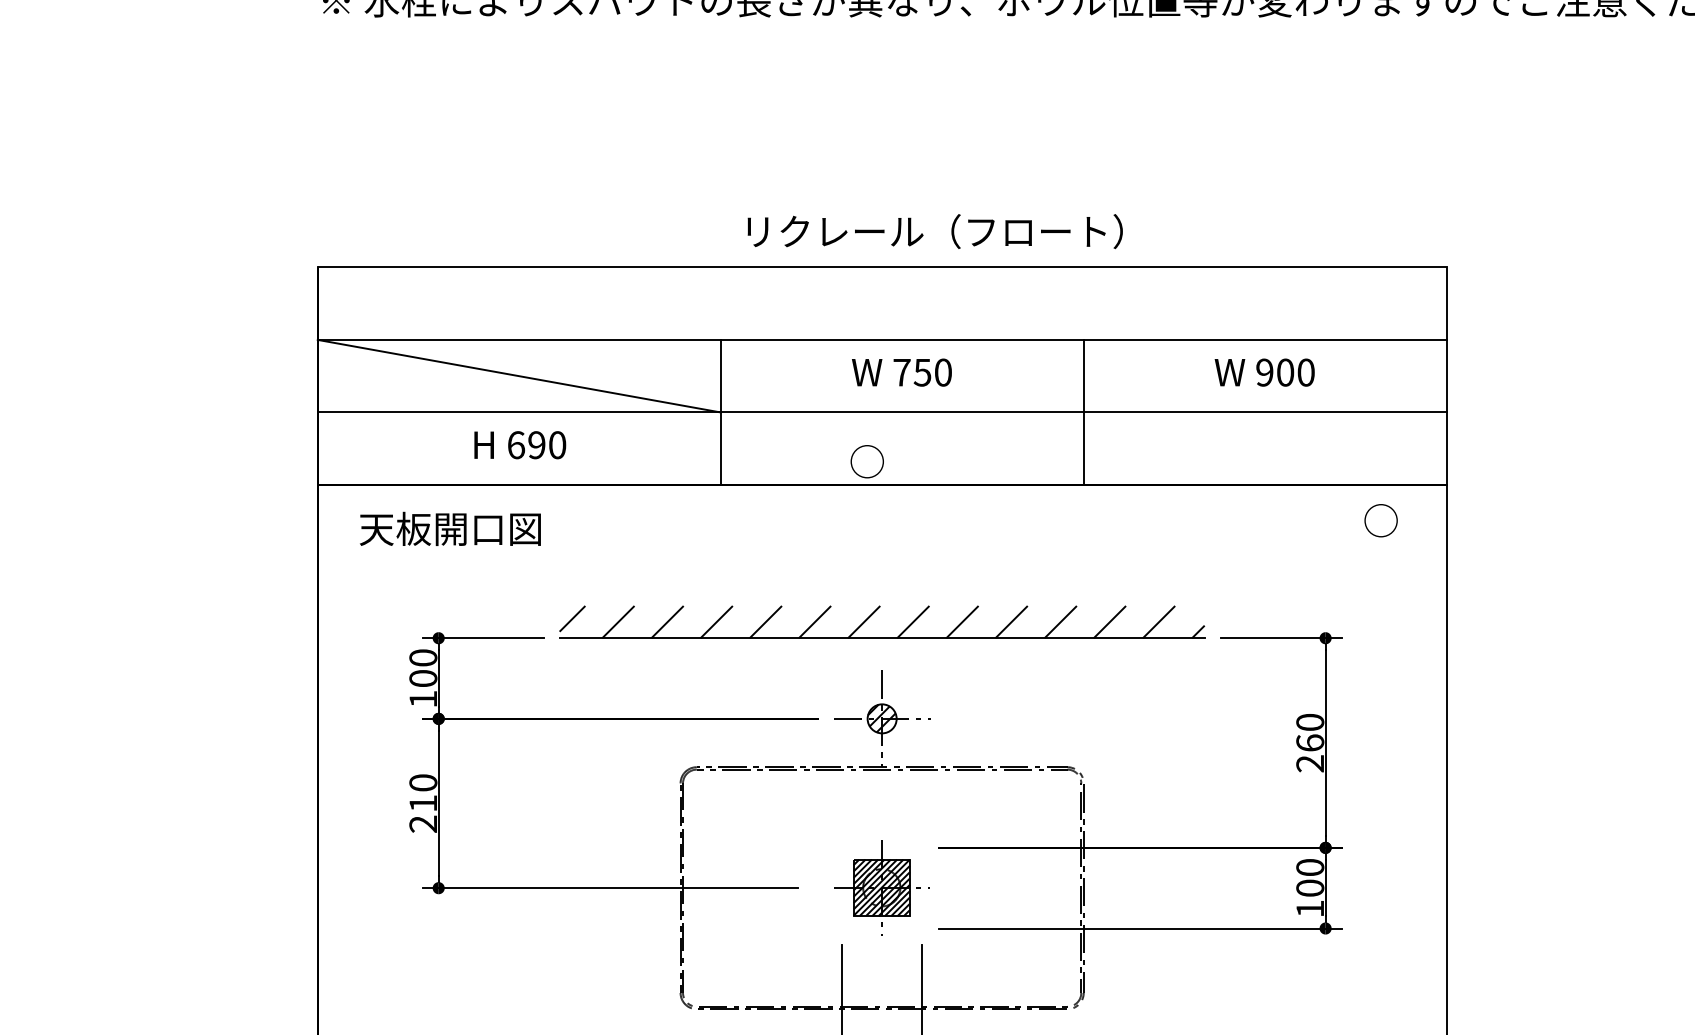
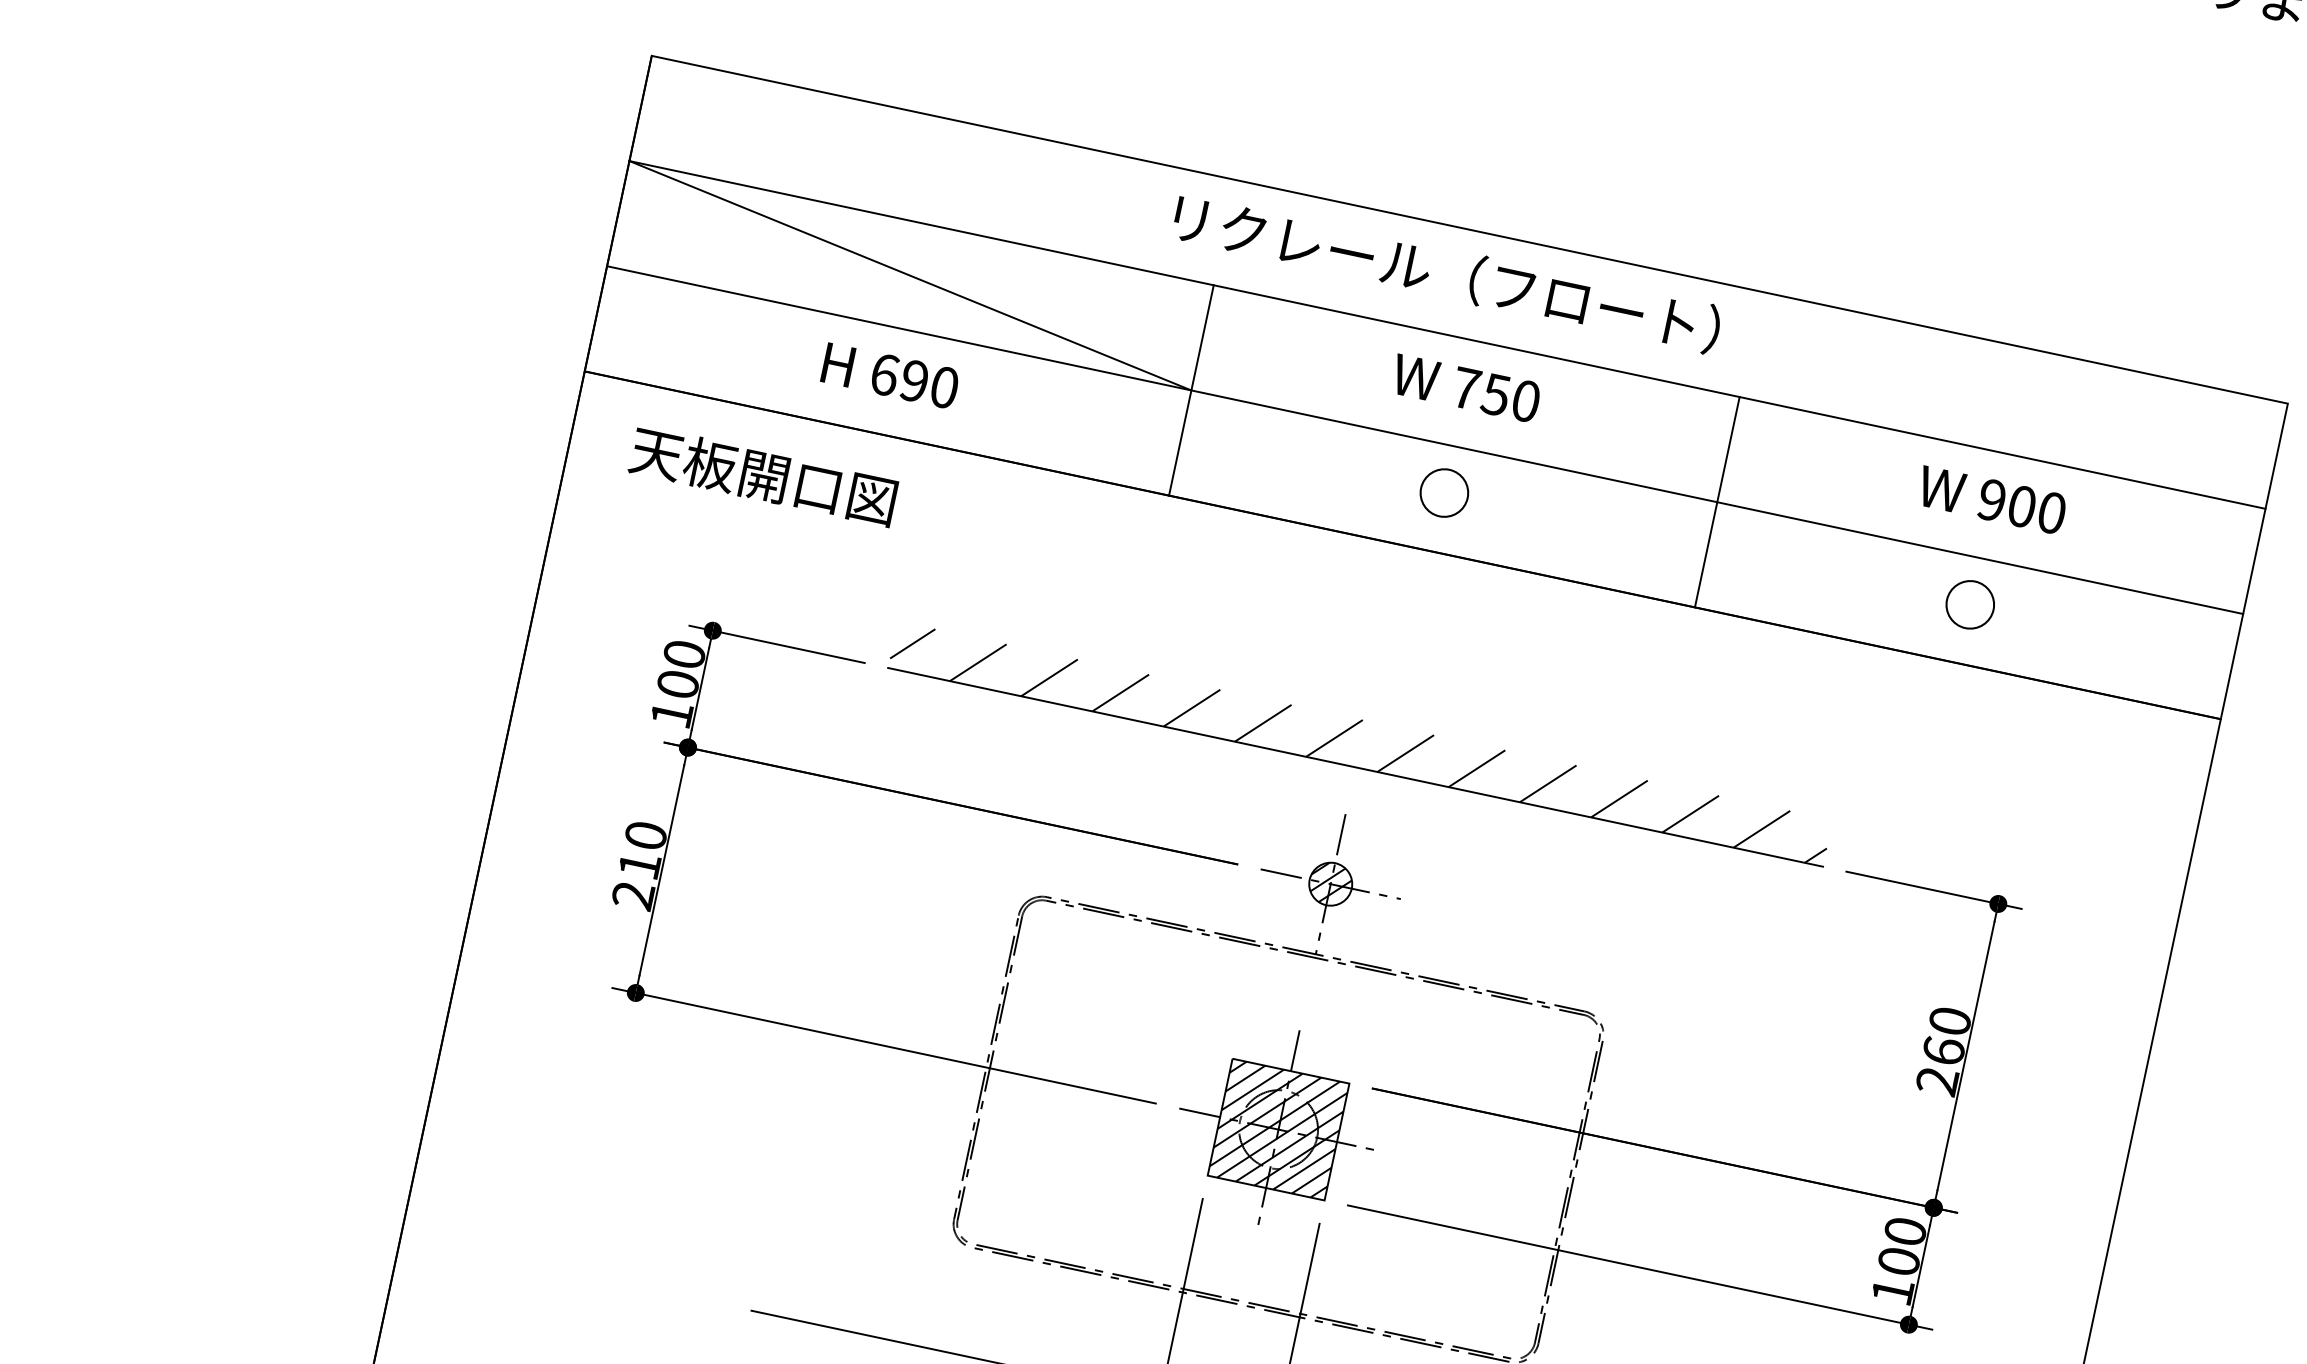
text: (934, 231) -> (1445, 273), moved
text: (866, 461) -> (1443, 492), moved
text: (1380, 520) -> (1969, 604), moved
part: (880, 886) -> (1276, 1126), size x1.43

